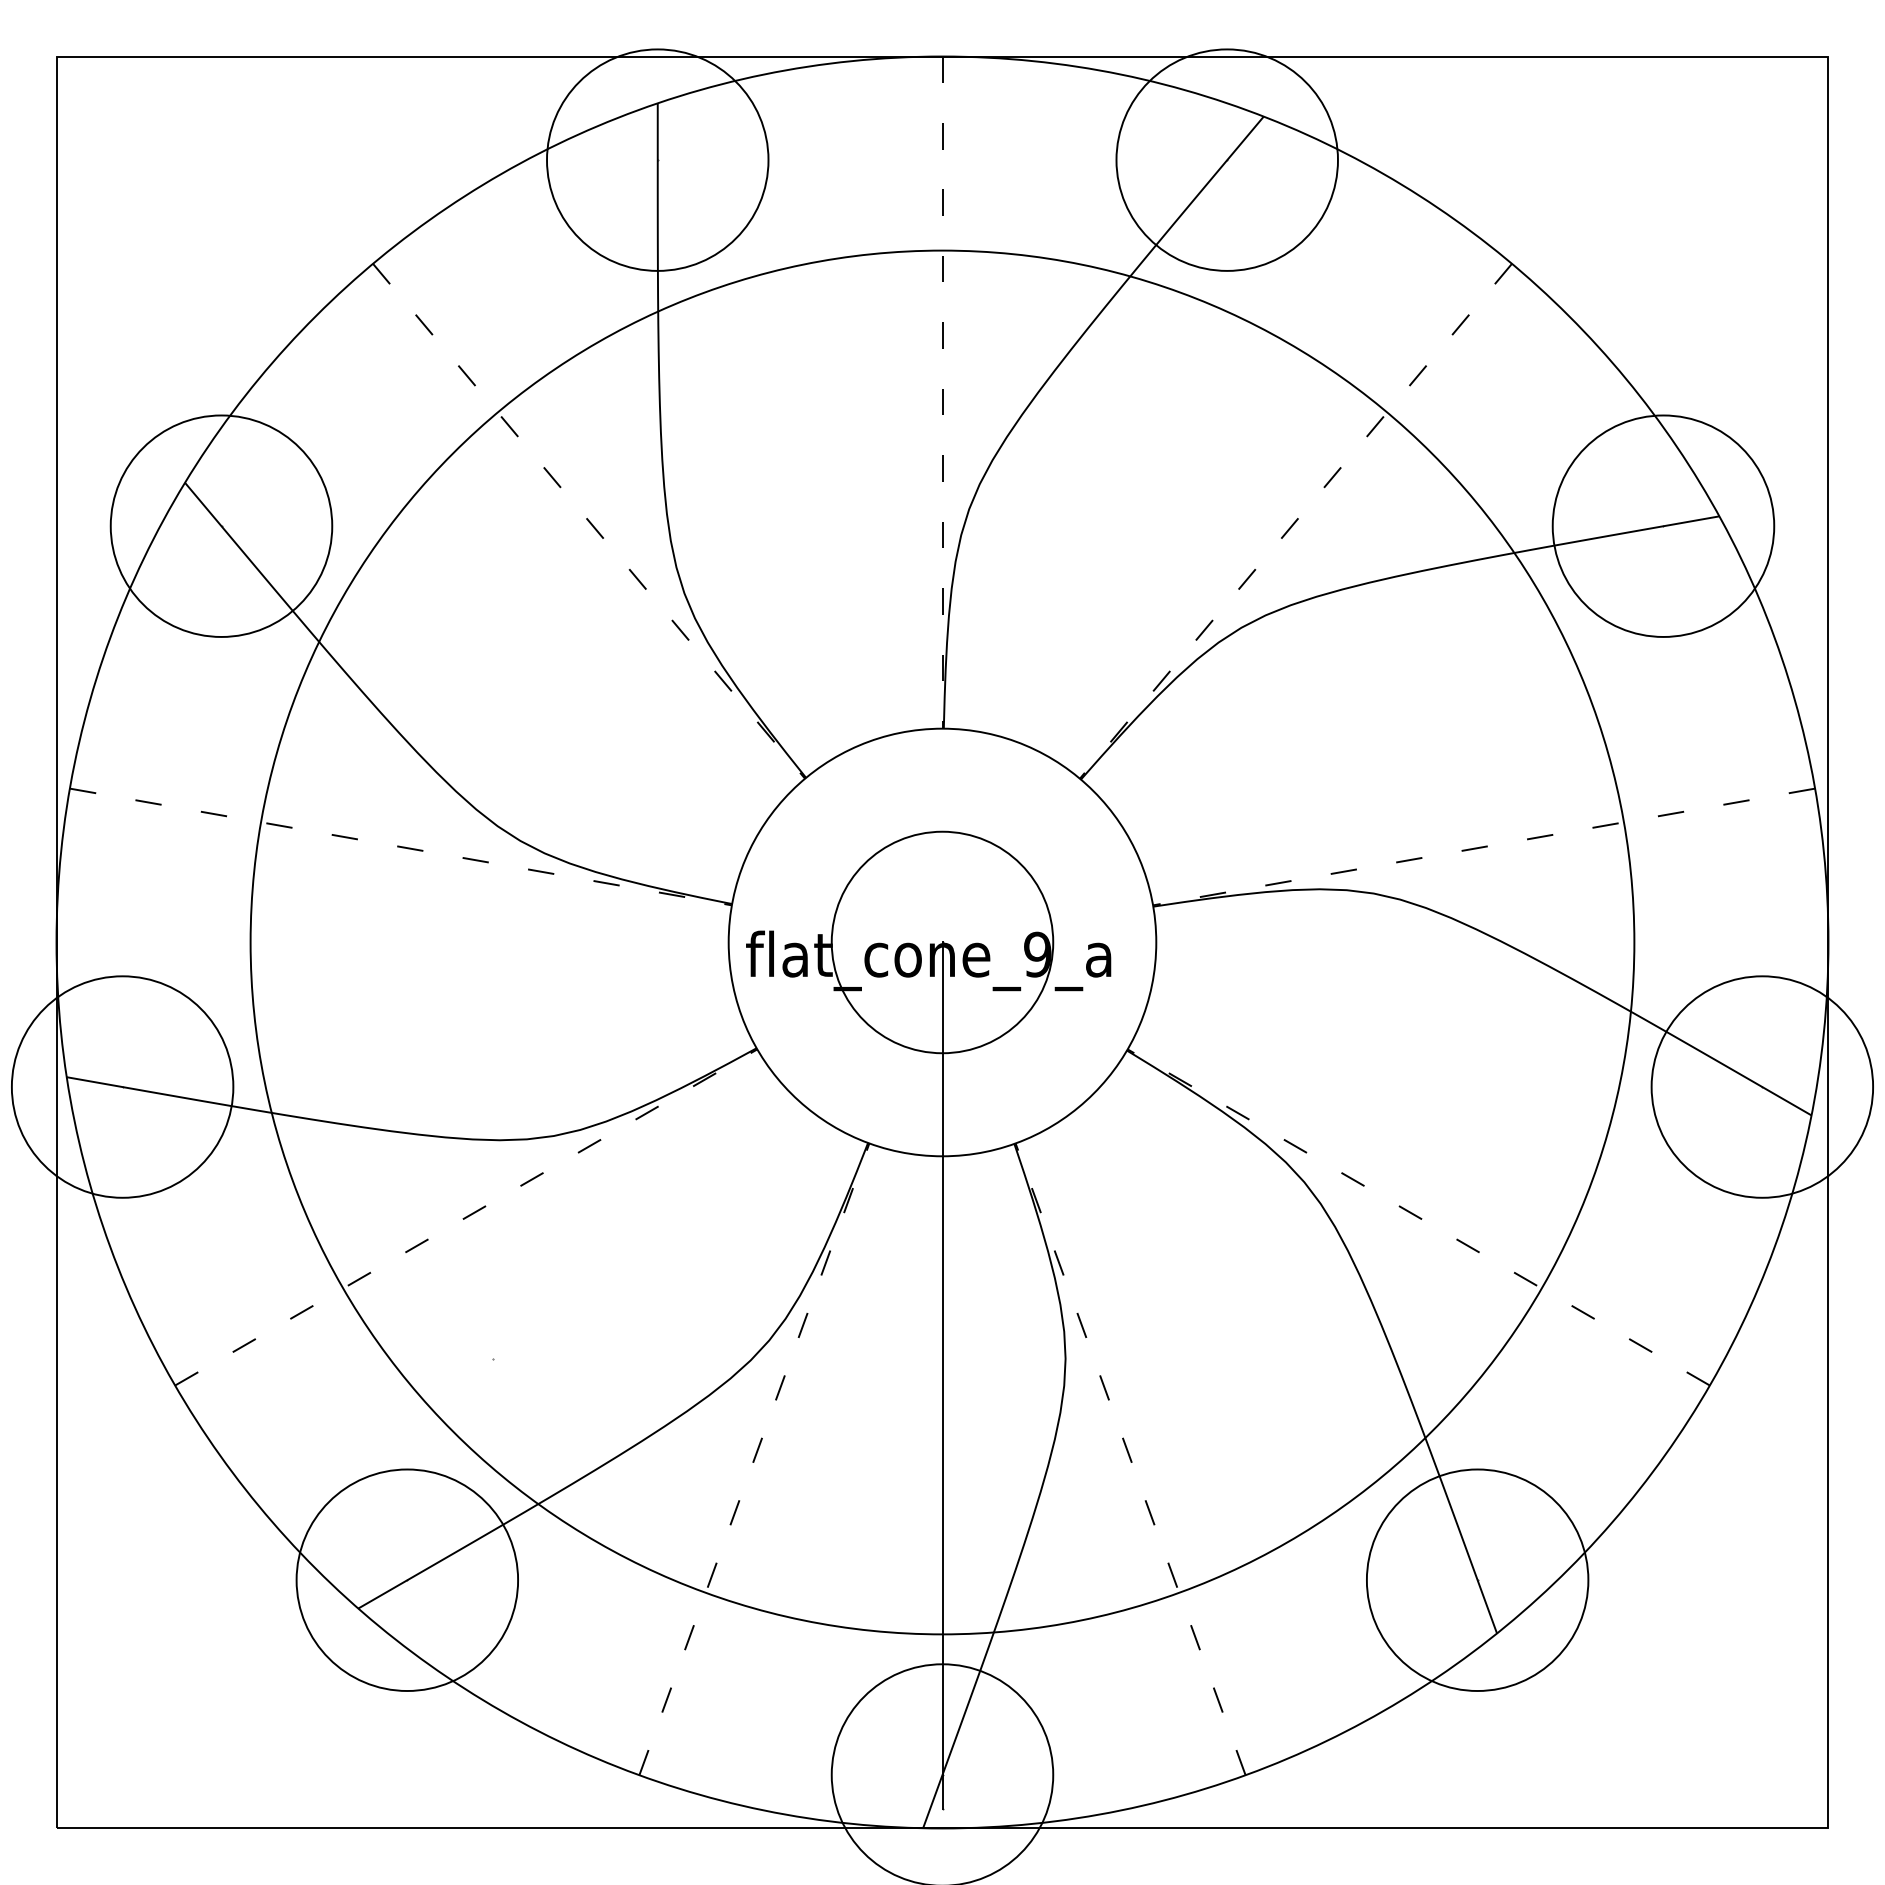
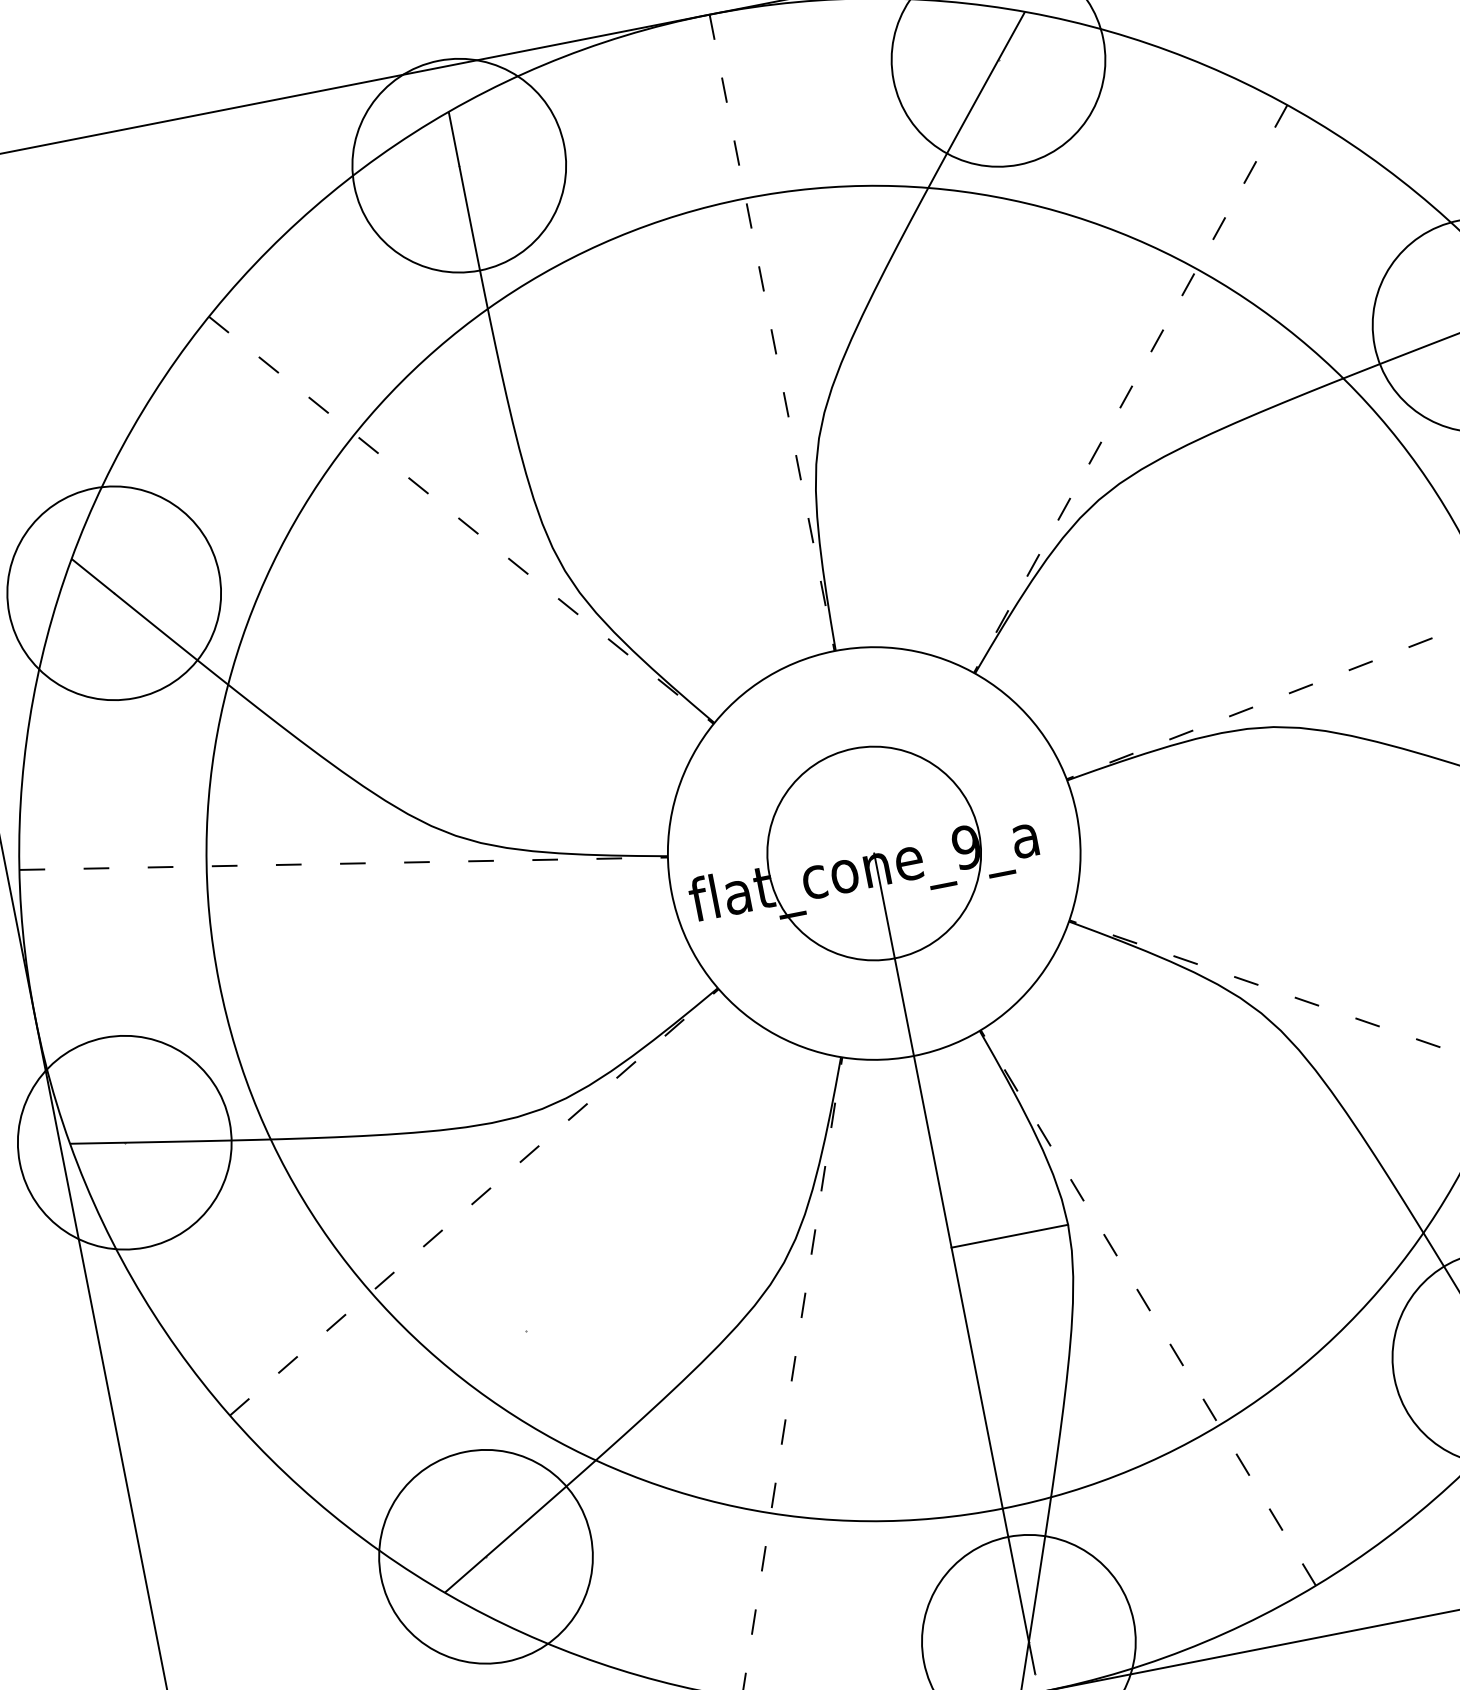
line: (1003, 1358) -> (1009, 1236), added

